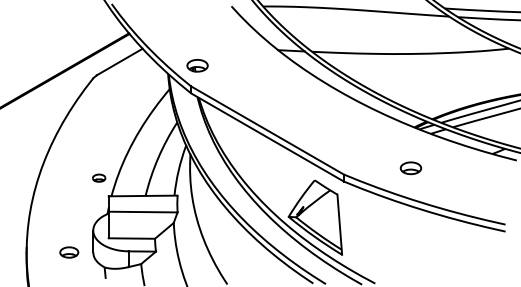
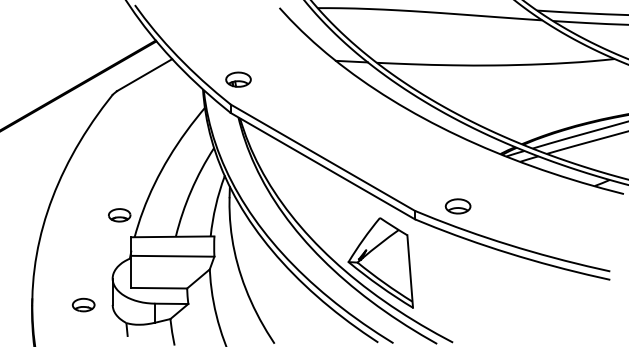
part: (410, 168) -> (457, 206), moved
part: (98, 178) -> (119, 215), size x1.43

